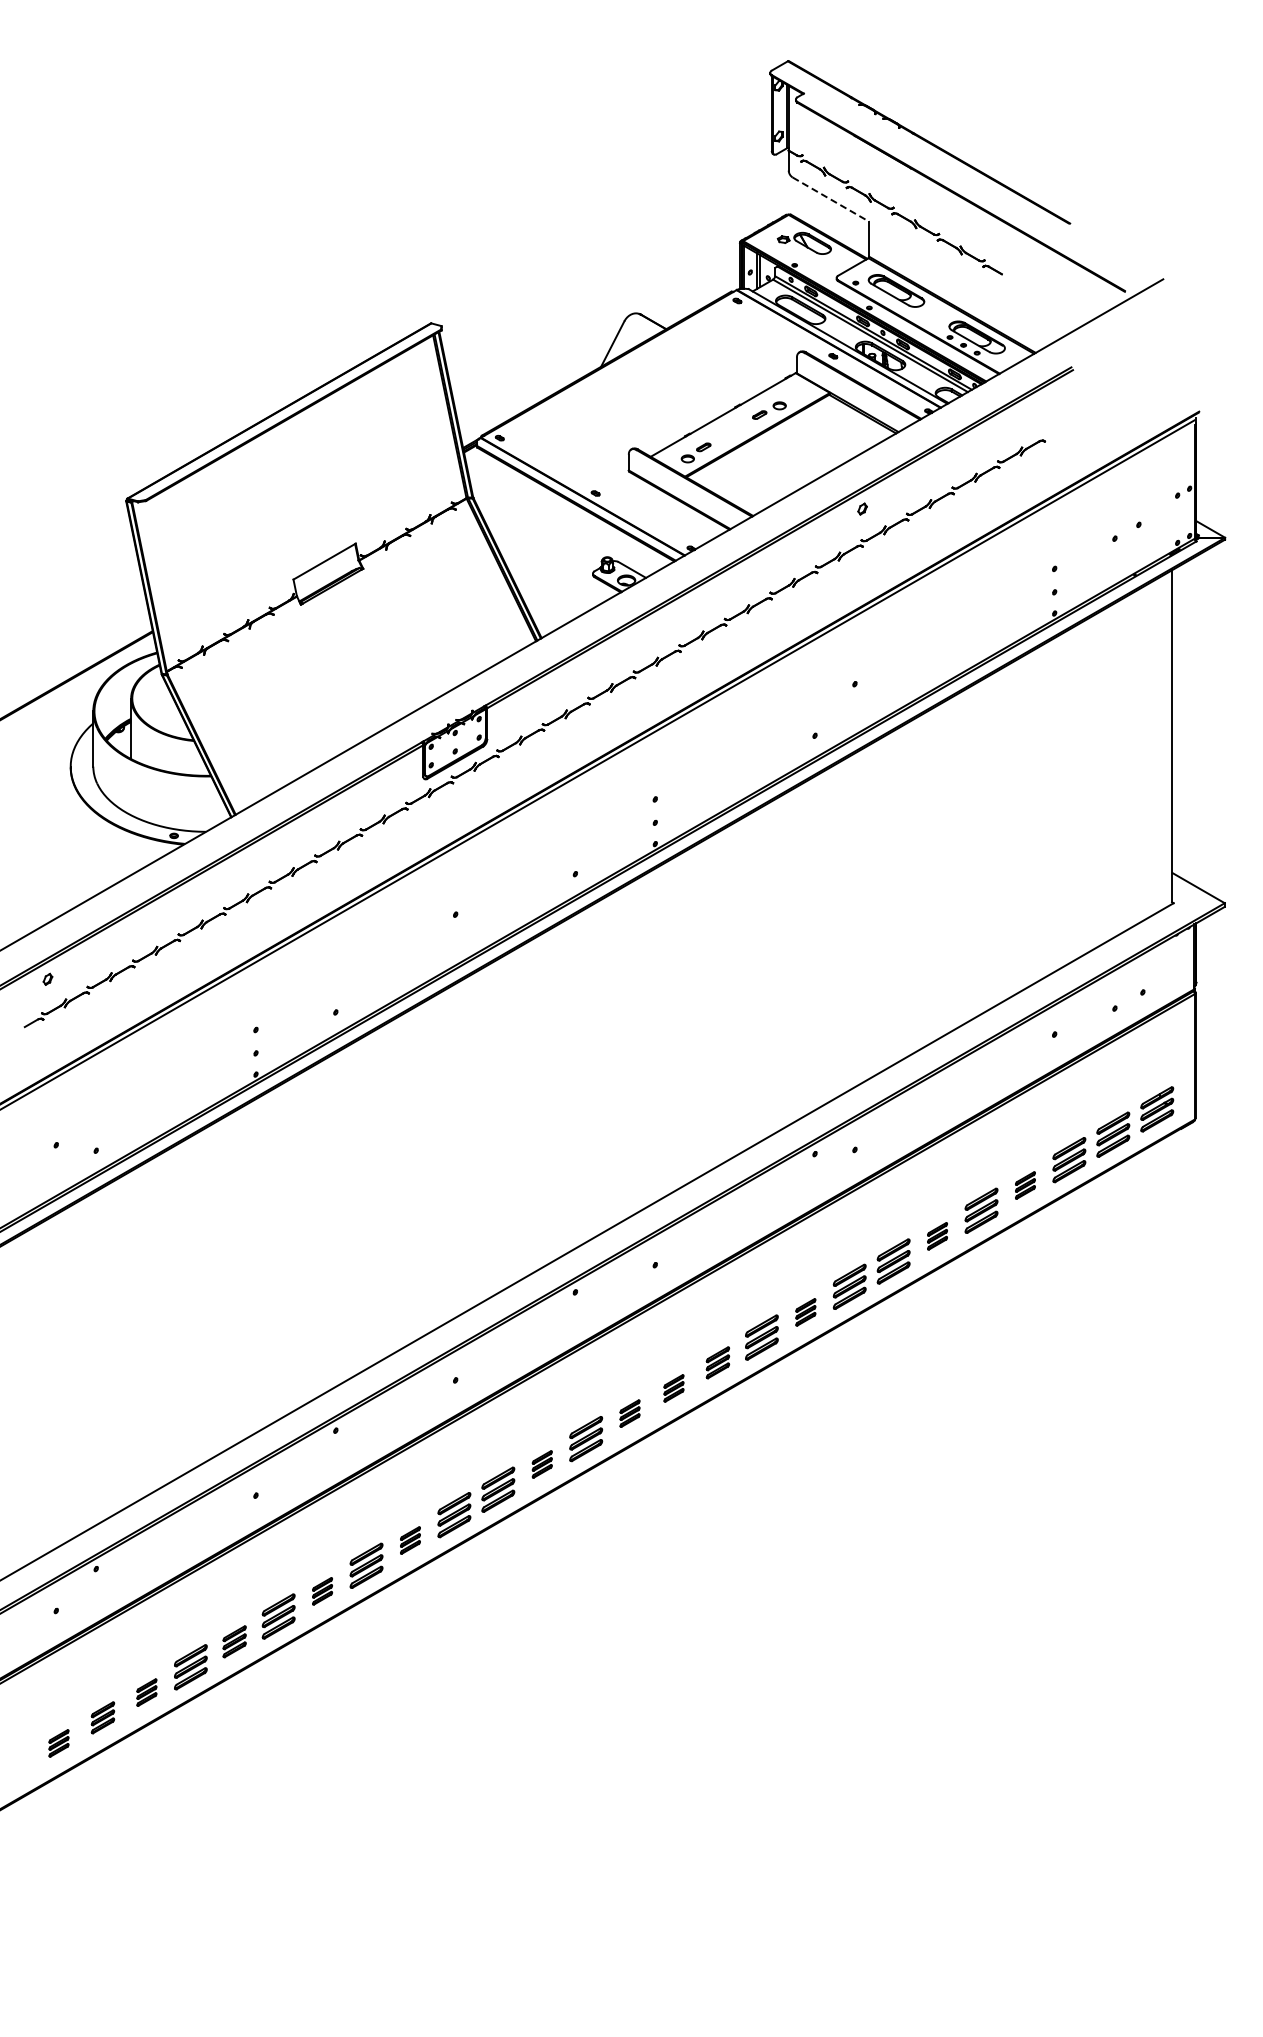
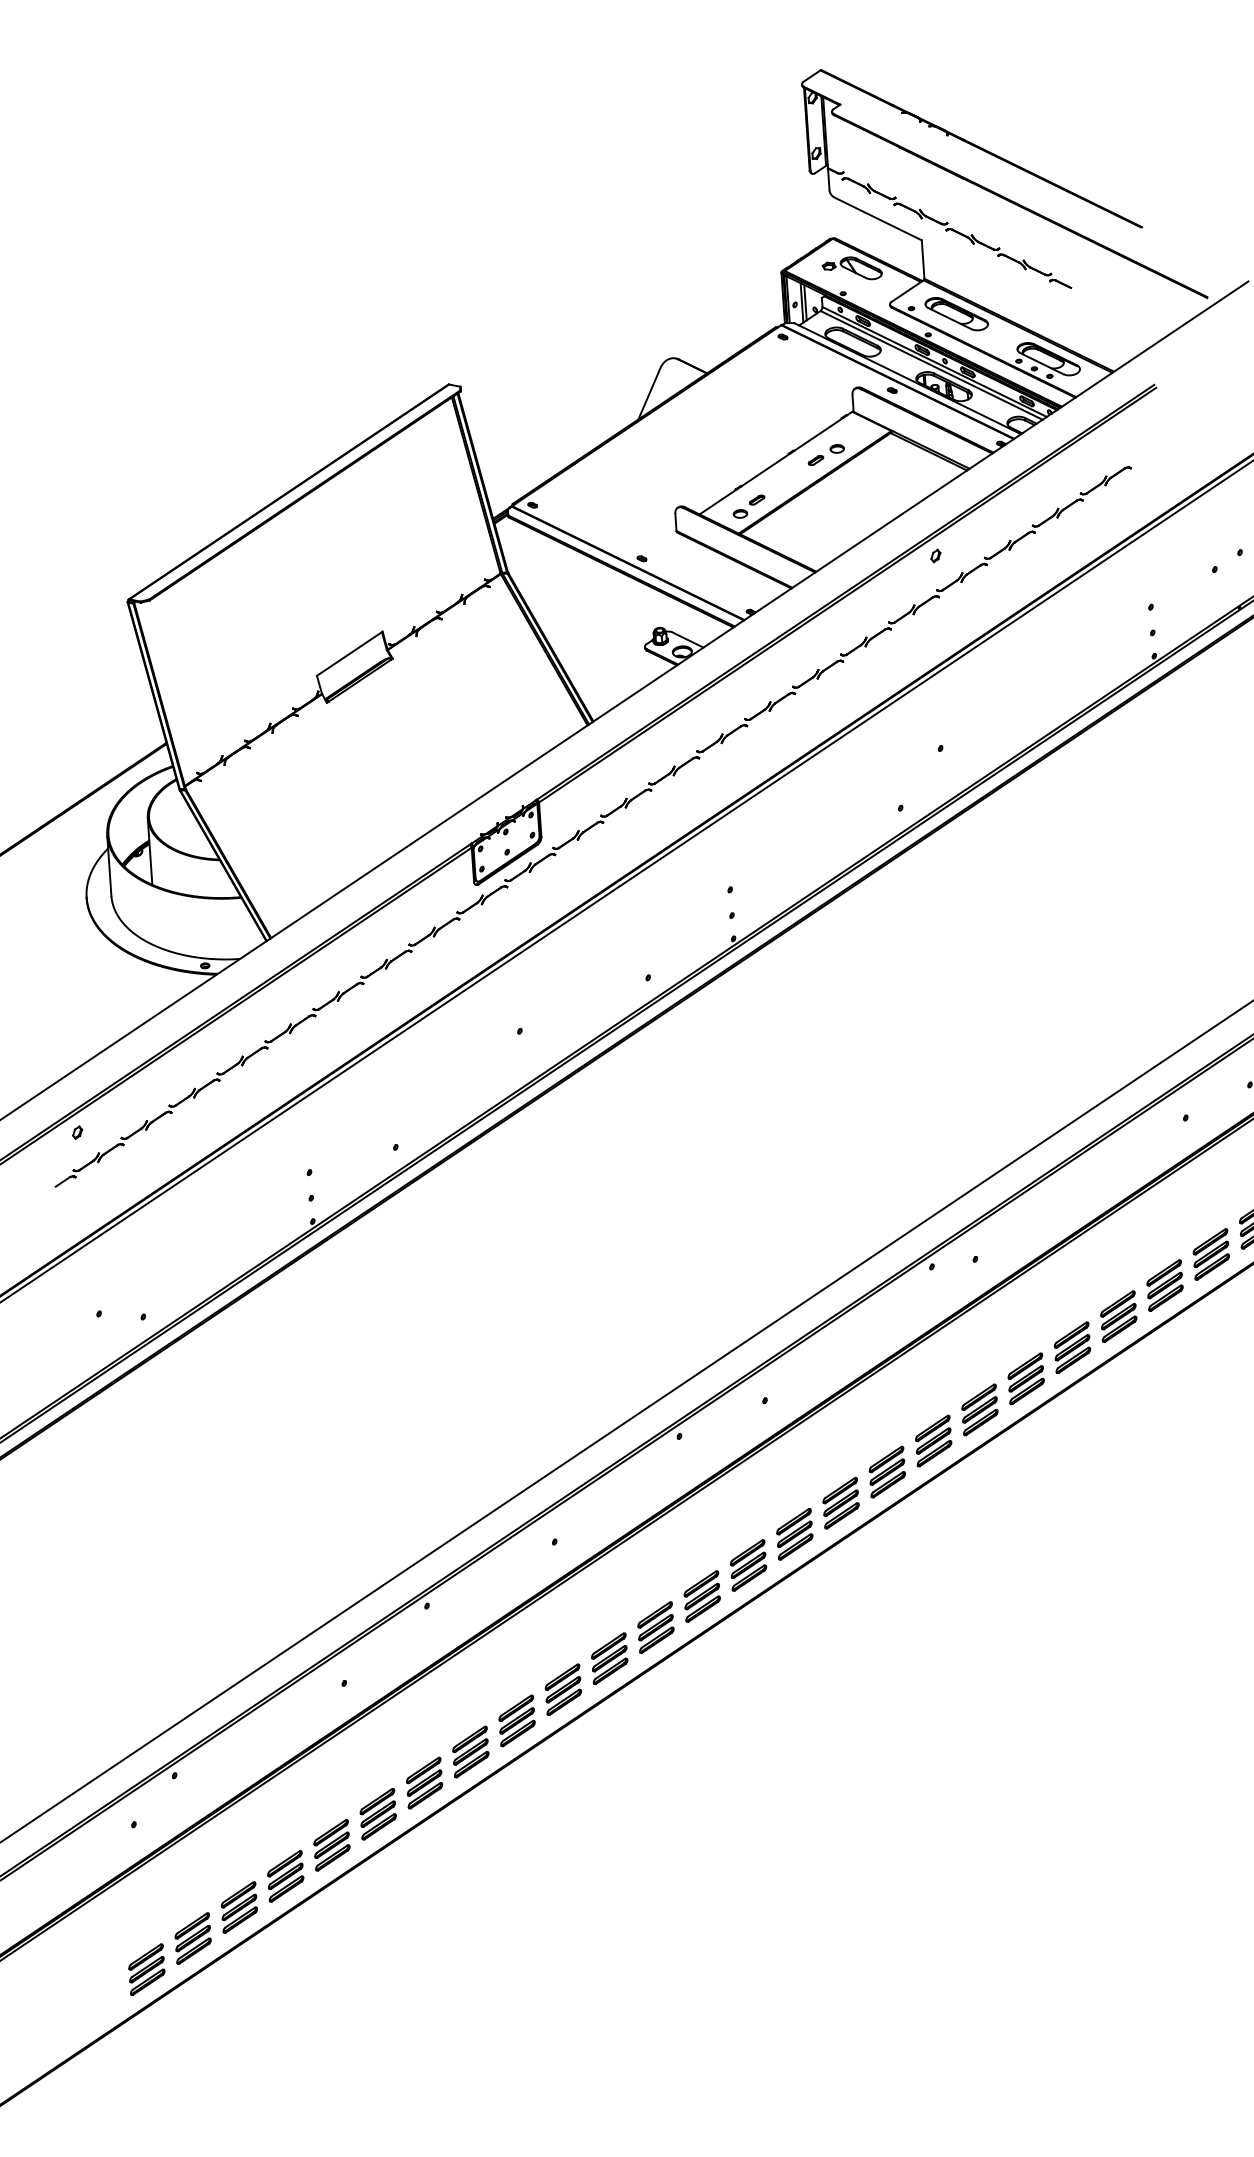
line: (831, 199) -> (878, 218), dashed -> solid
part: (1025, 1185) -> (1165, 1285), size x1.67
part: (937, 1236) -> (1072, 1348), size x1.67
part: (805, 1312) -> (933, 1441), size x1.67
part: (717, 1362) -> (840, 1502), size x1.43
part: (673, 1388) -> (794, 1534), size x1.67
part: (629, 1413) -> (747, 1565), size x1.67
part: (542, 1464) -> (656, 1627), size x1.67
part: (410, 1540) -> (517, 1720), size x1.67
part: (322, 1591) -> (424, 1783), size x1.67
part: (234, 1641) -> (331, 1844), size x1.43
part: (146, 1692) -> (238, 1907), size x1.67
part: (102, 1717) -> (192, 1938), size x1.43
part: (58, 1743) -> (146, 1969), size x1.67

